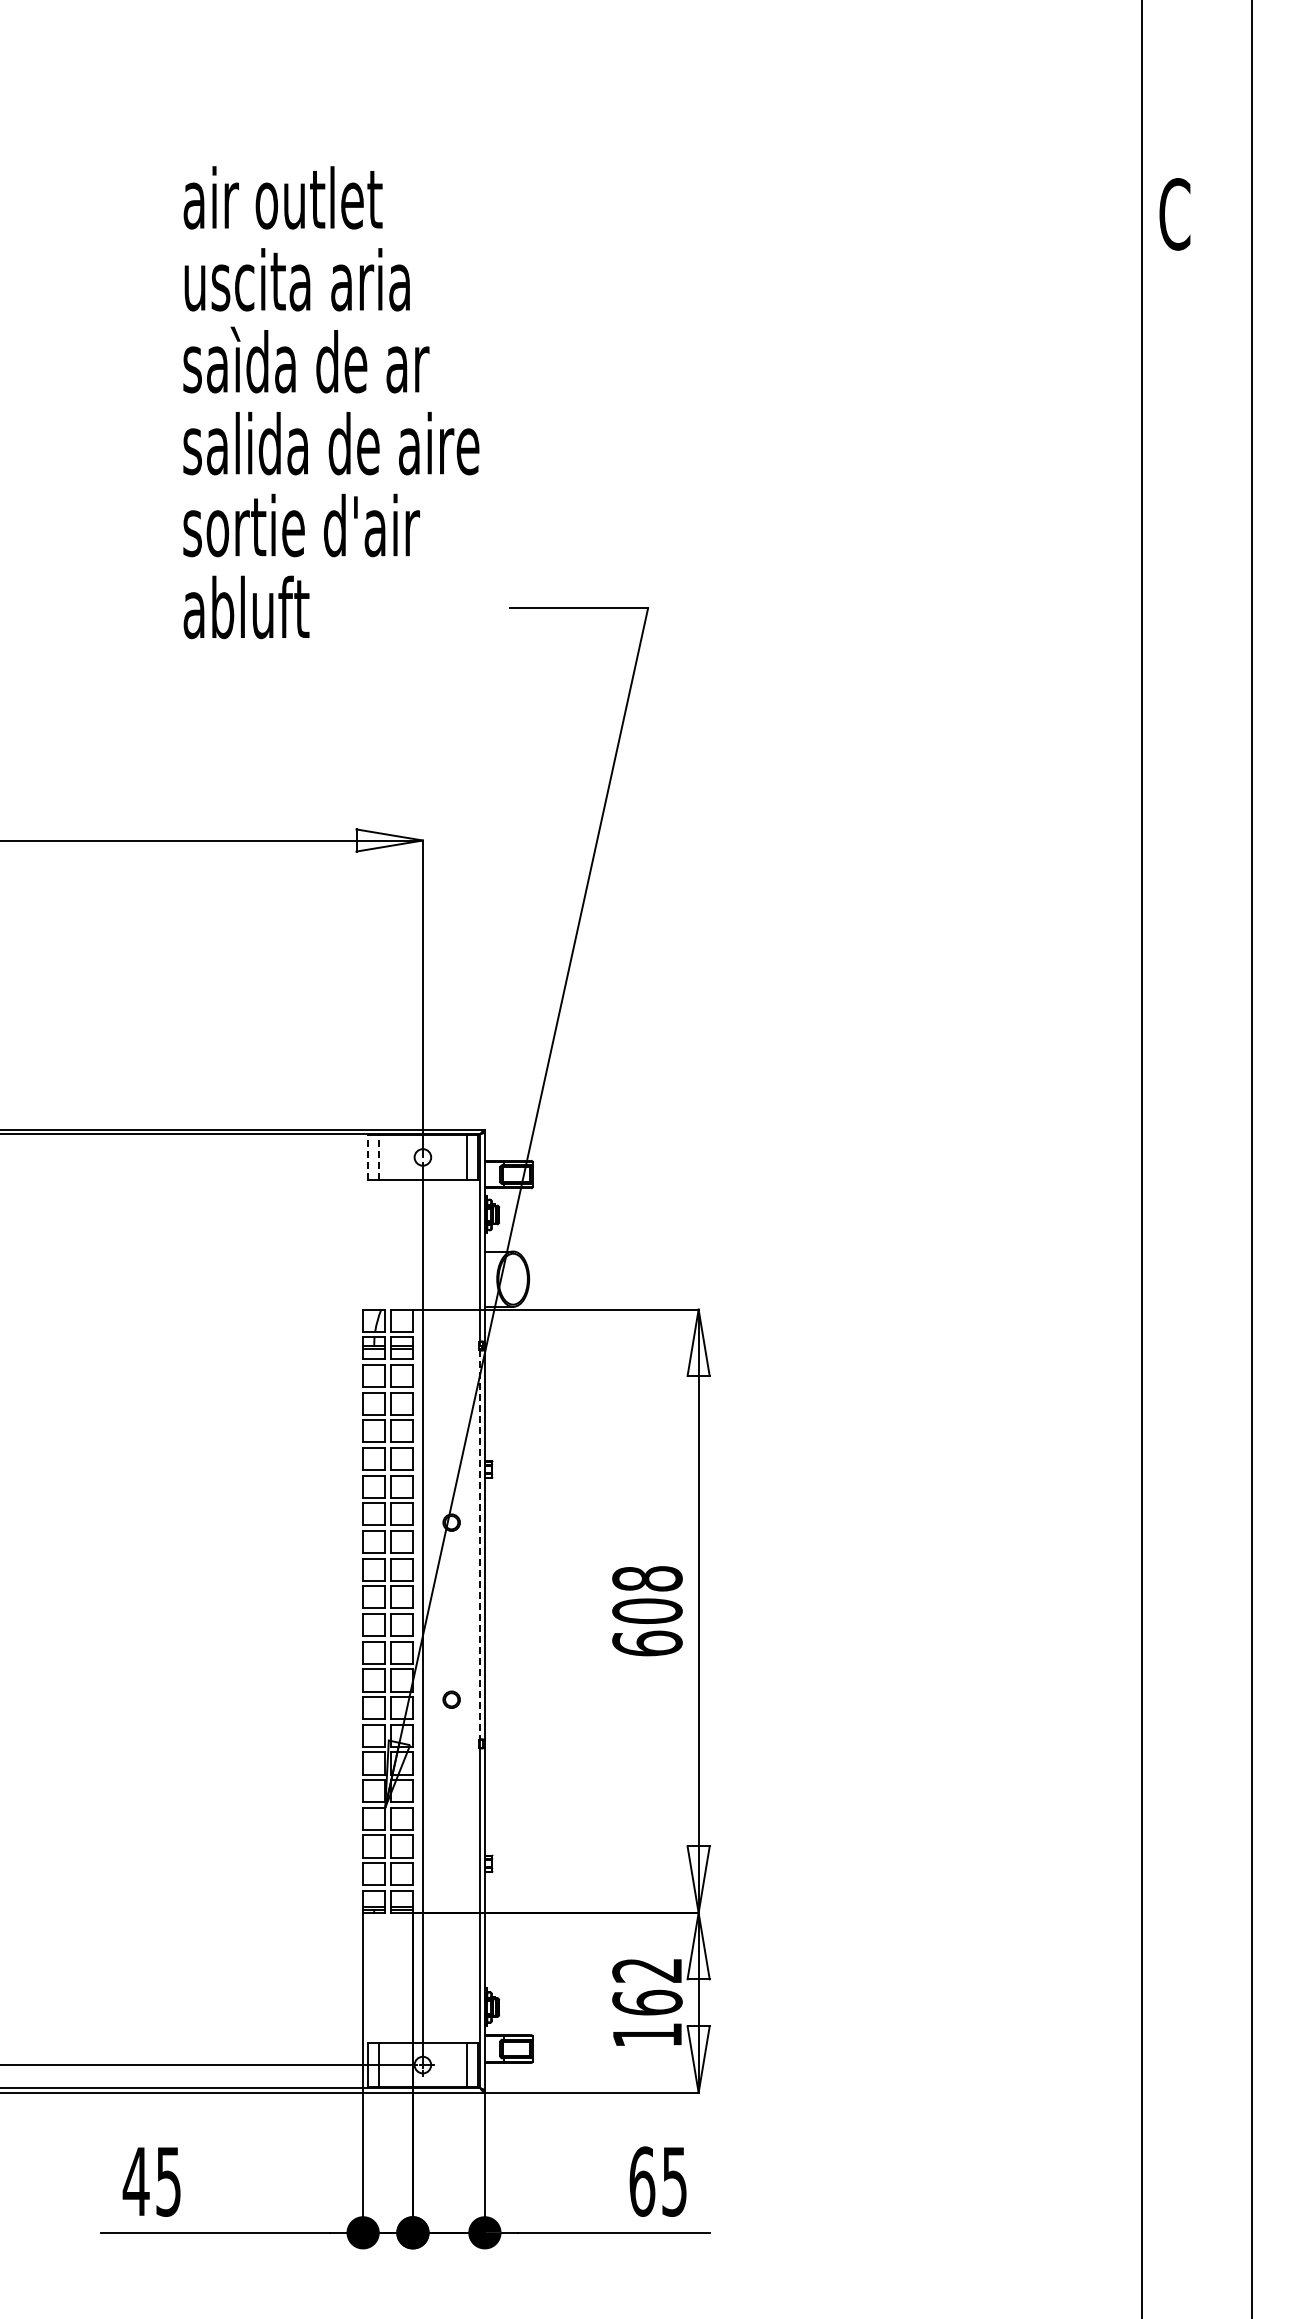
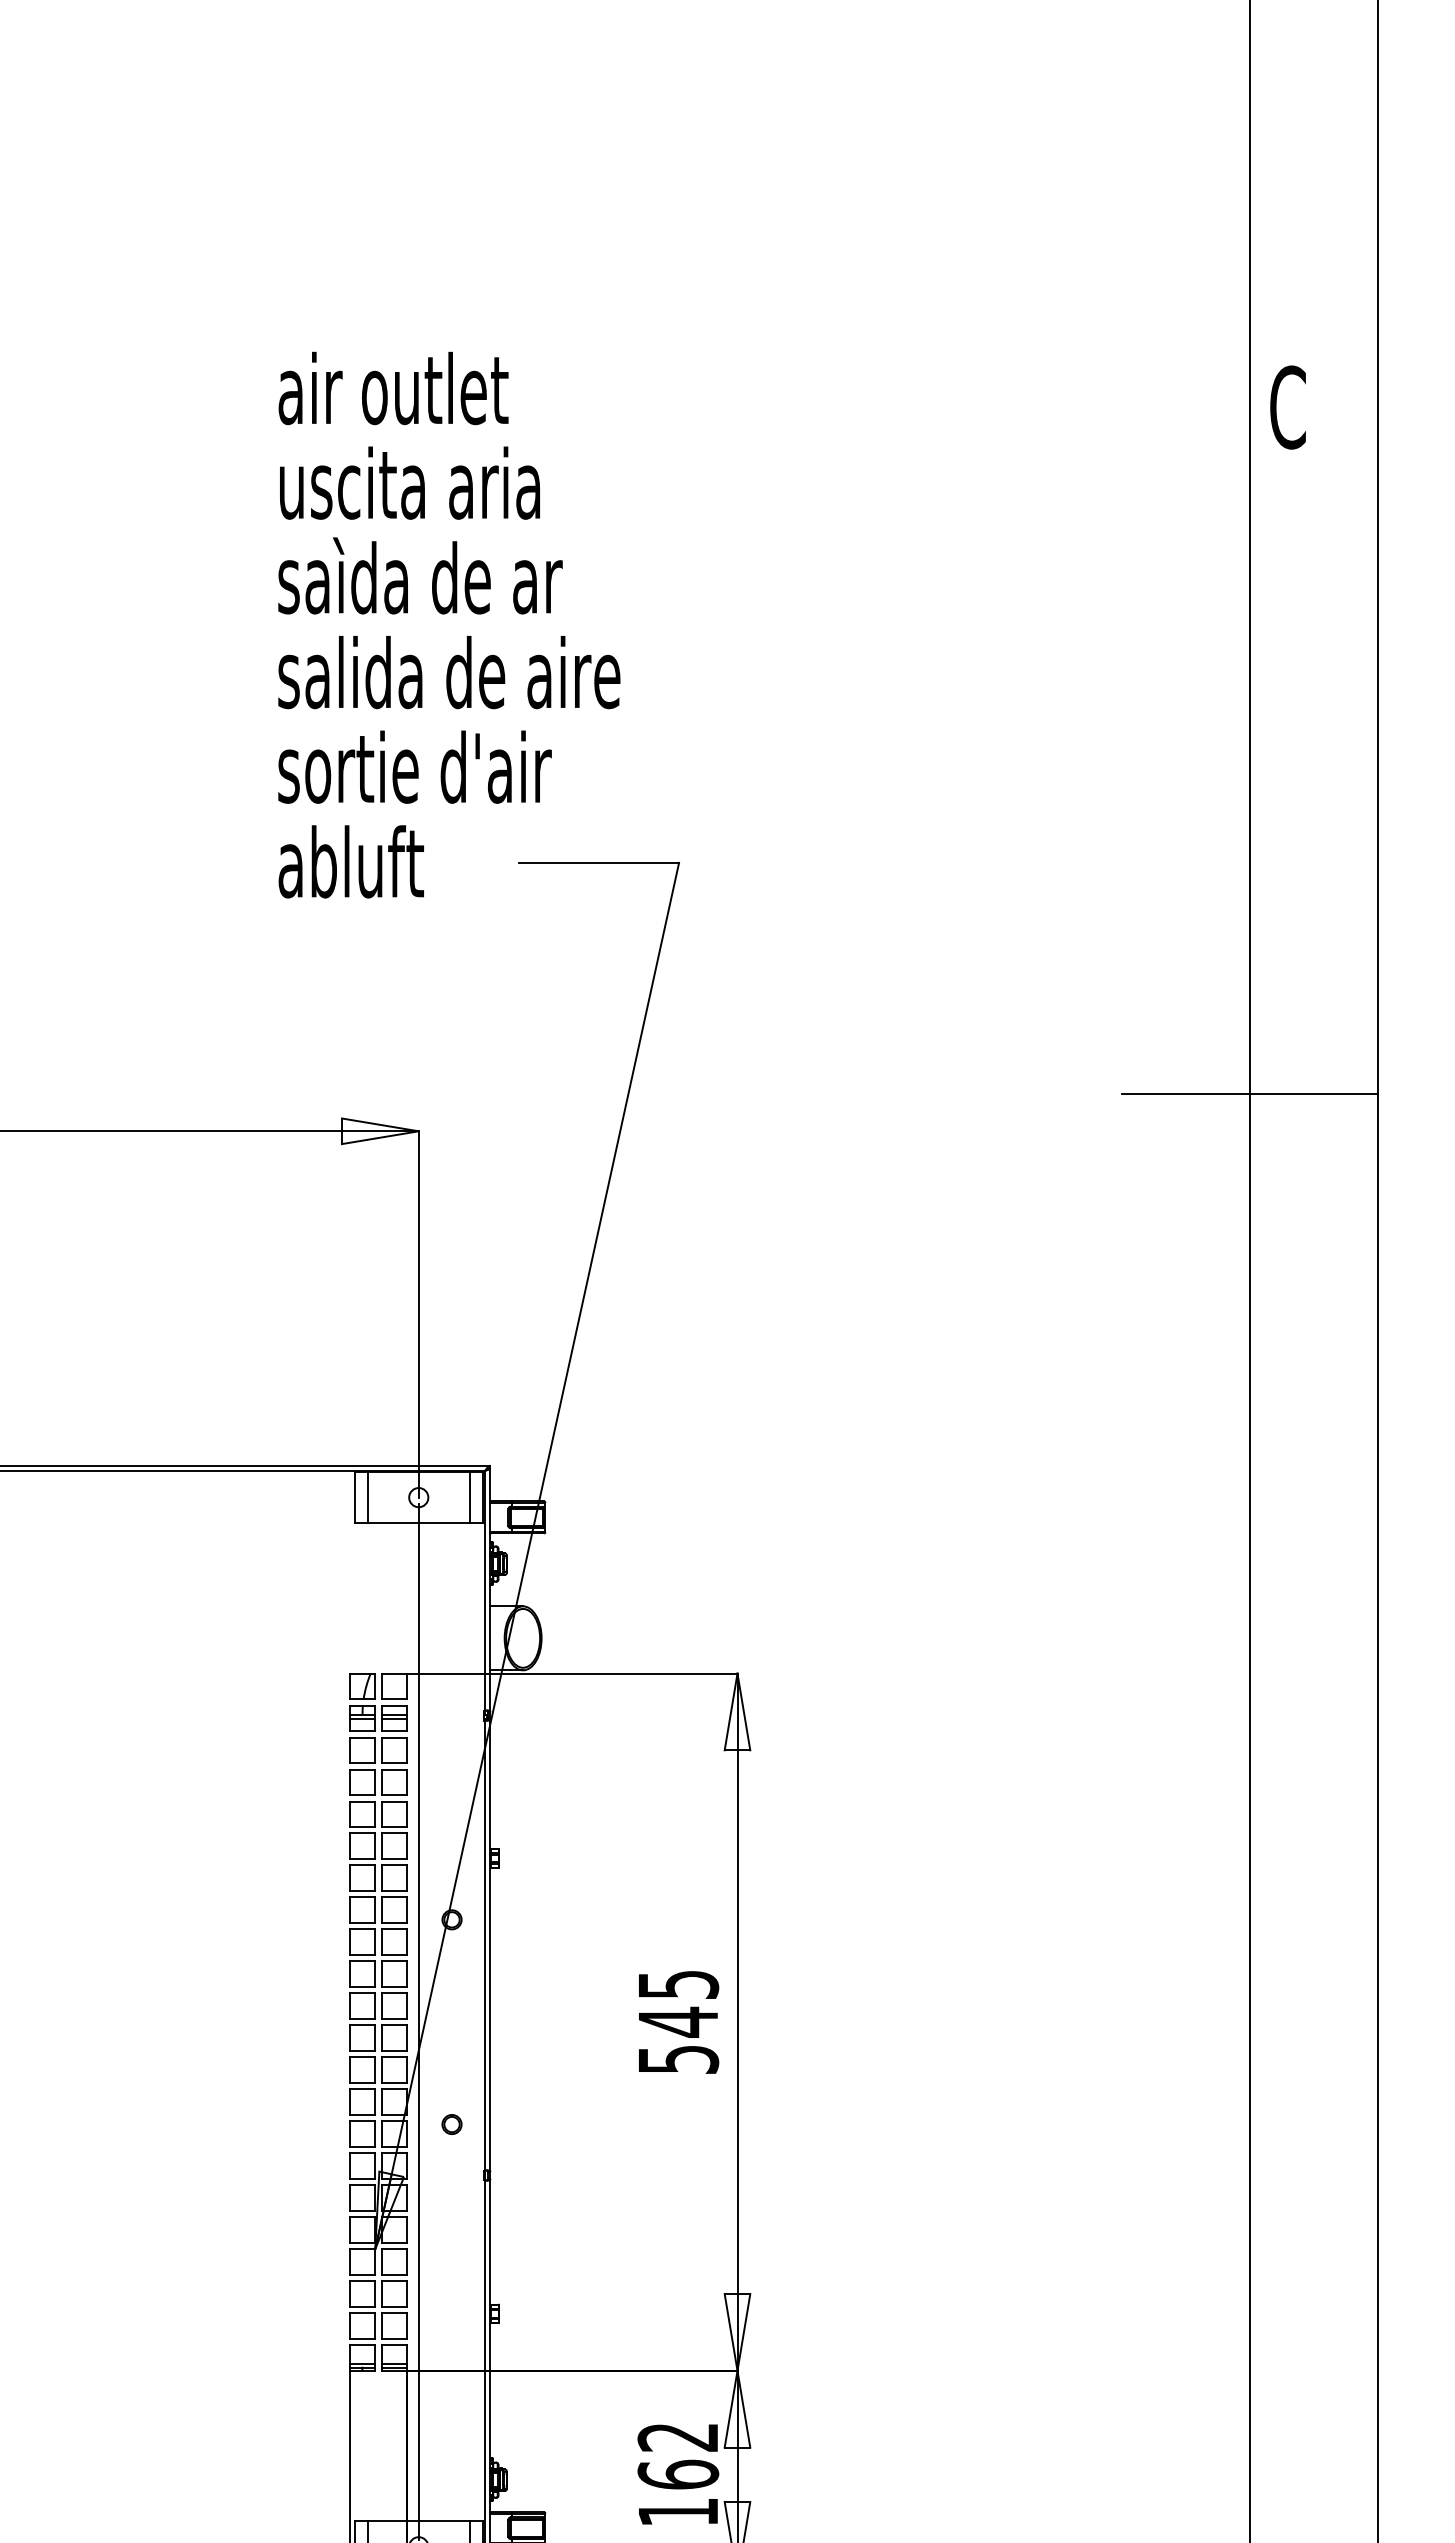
text: (331, 402) -> (449, 624), moved
line: (1141, 808) -> (1249, 1094), added
line: (367, 1156) -> (354, 1496), dashed -> solid
line: (378, 1156) -> (367, 1496), dashed -> solid
line: (480, 1544) -> (485, 1945), dashed -> solid
text: (647, 1611) -> (678, 2022), 608 -> 545

